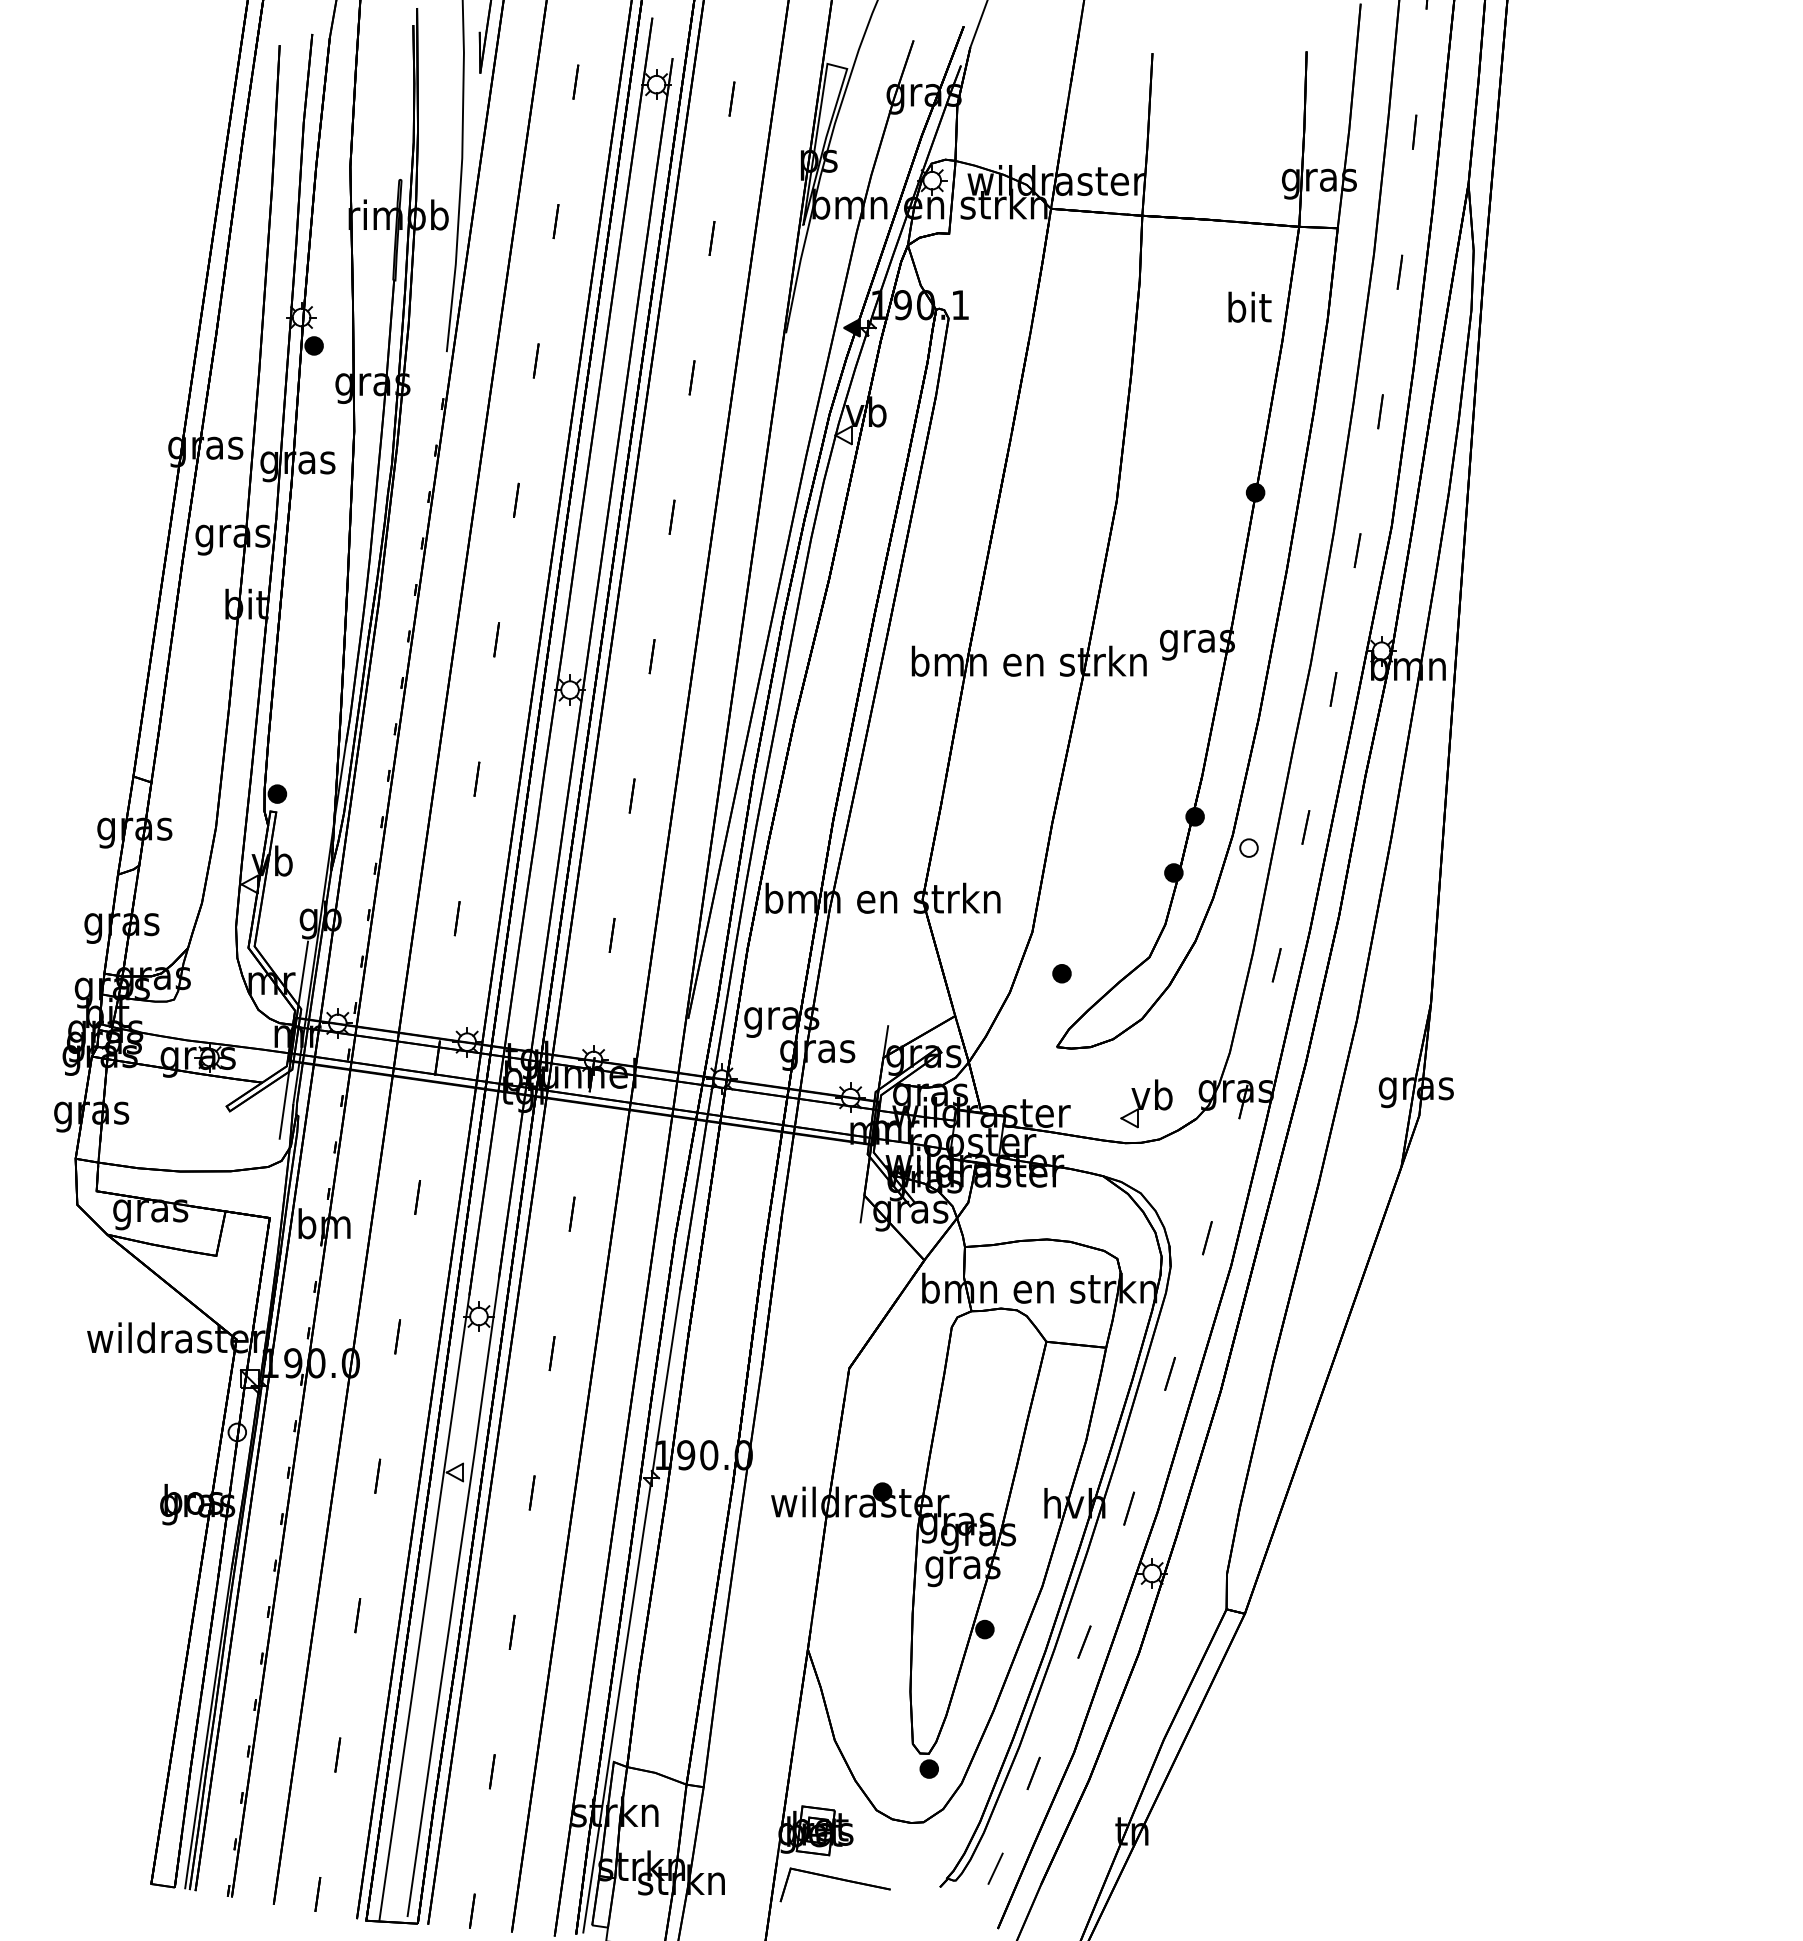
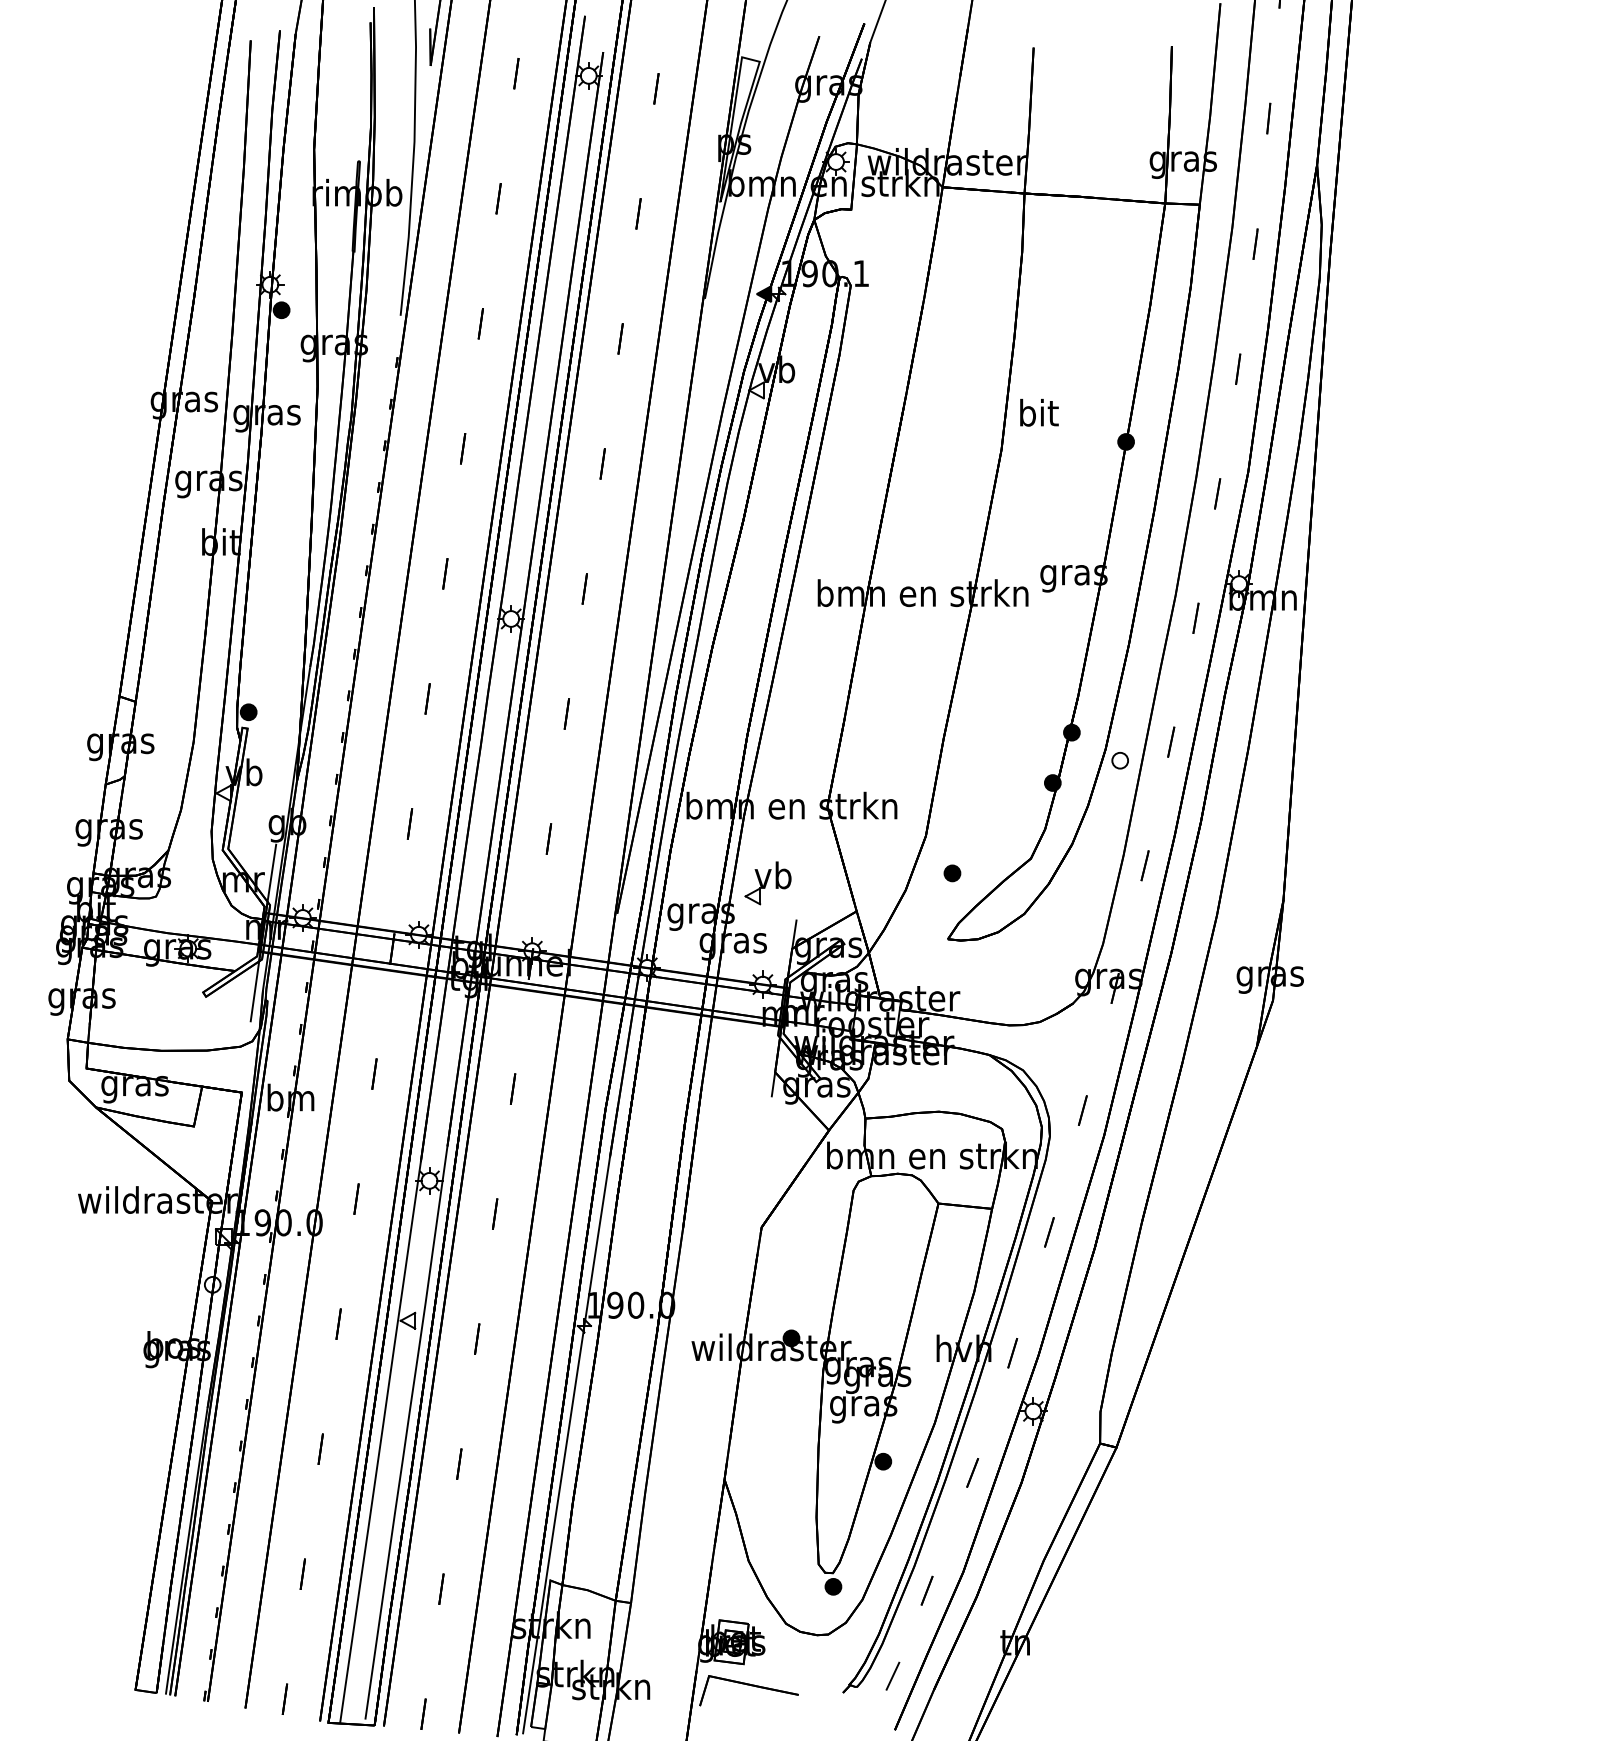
text: (1249, 306) -> (1039, 412), moved
part: (1146, 1103) -> (768, 883), moved

